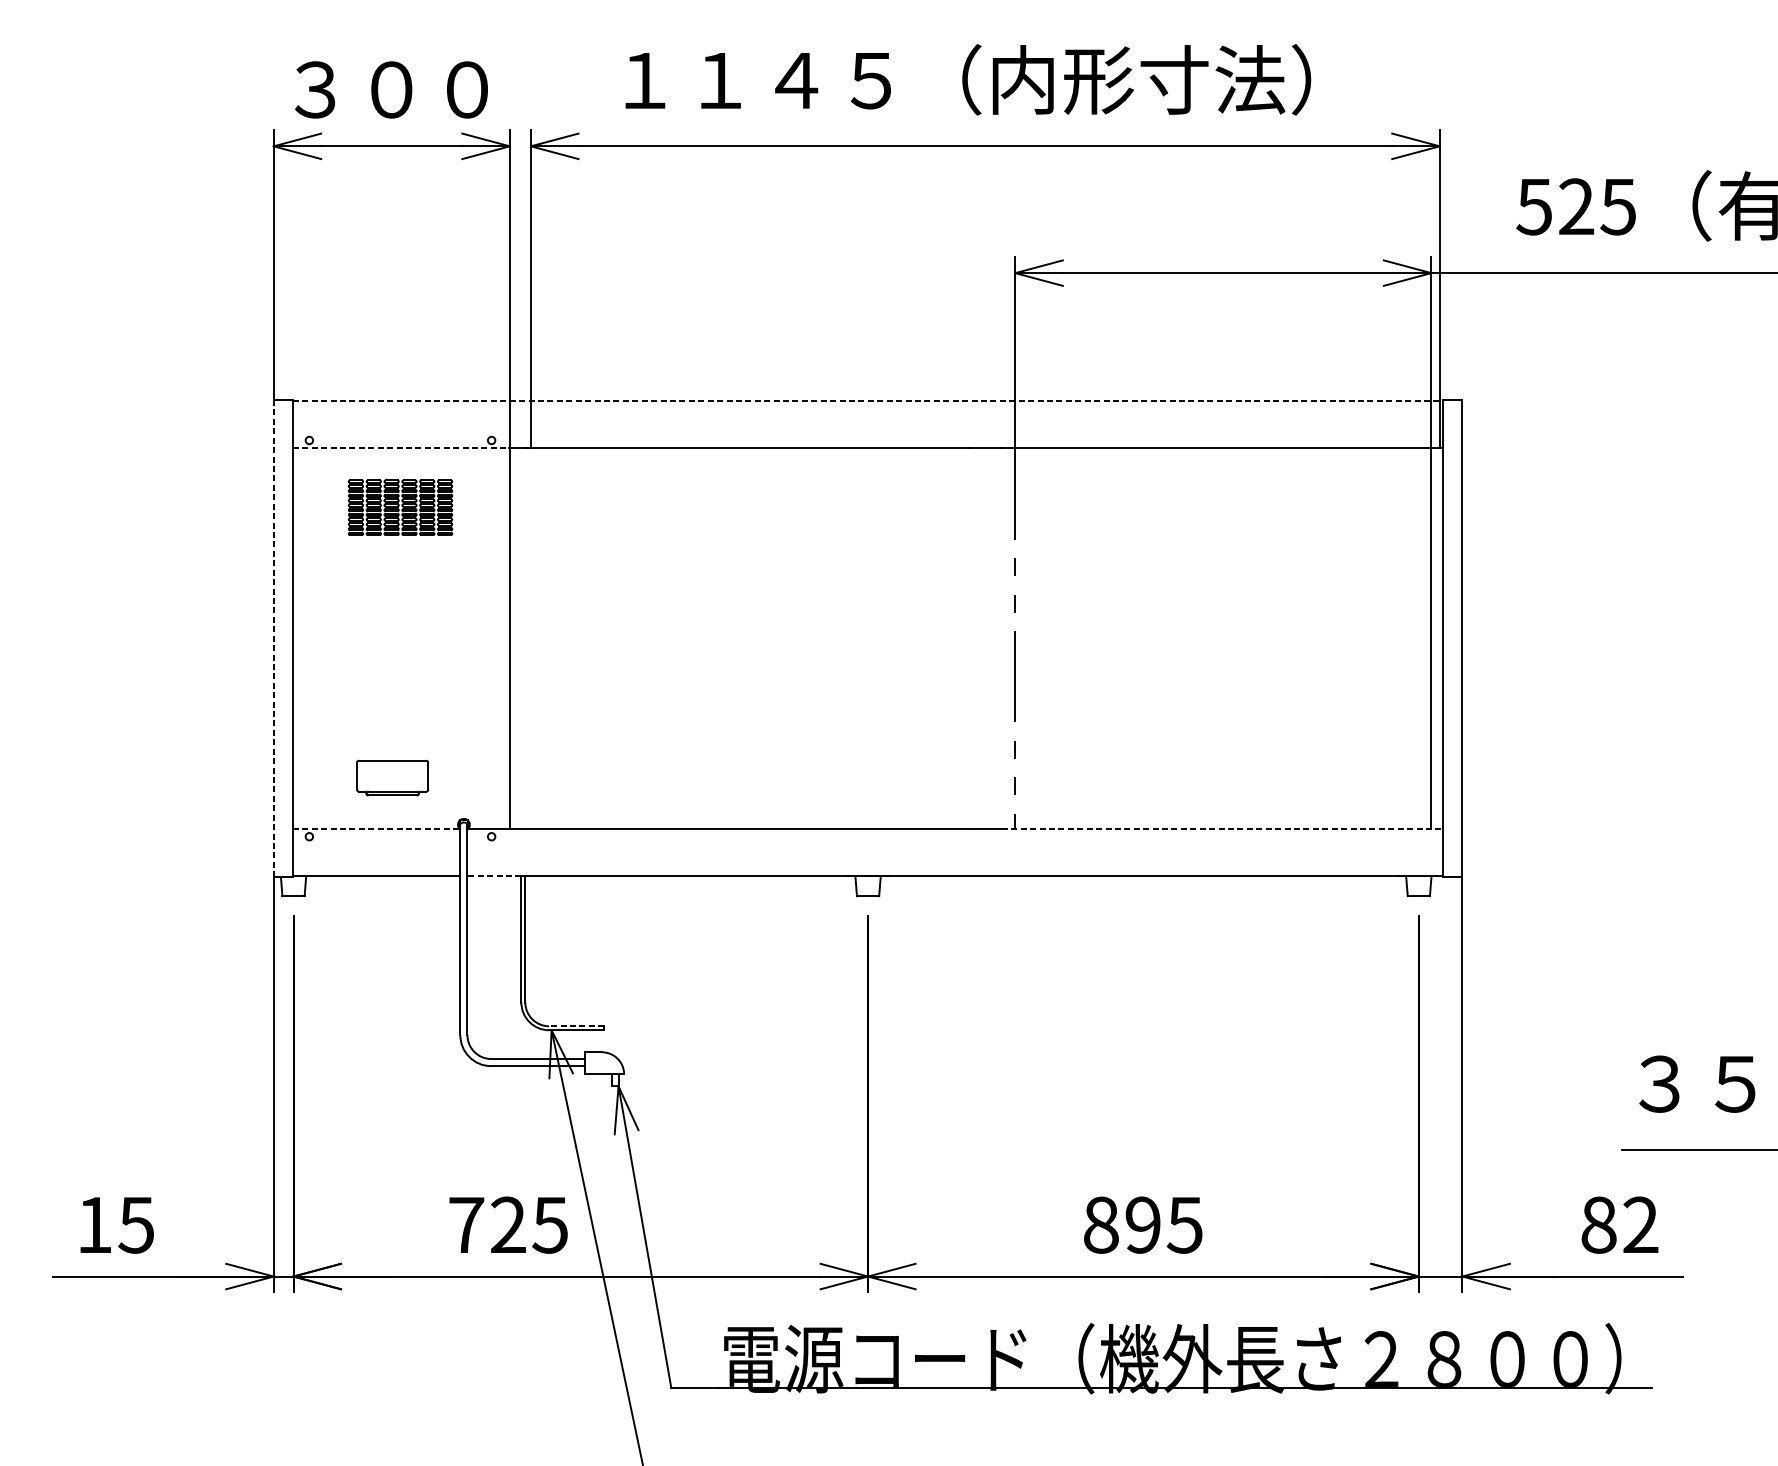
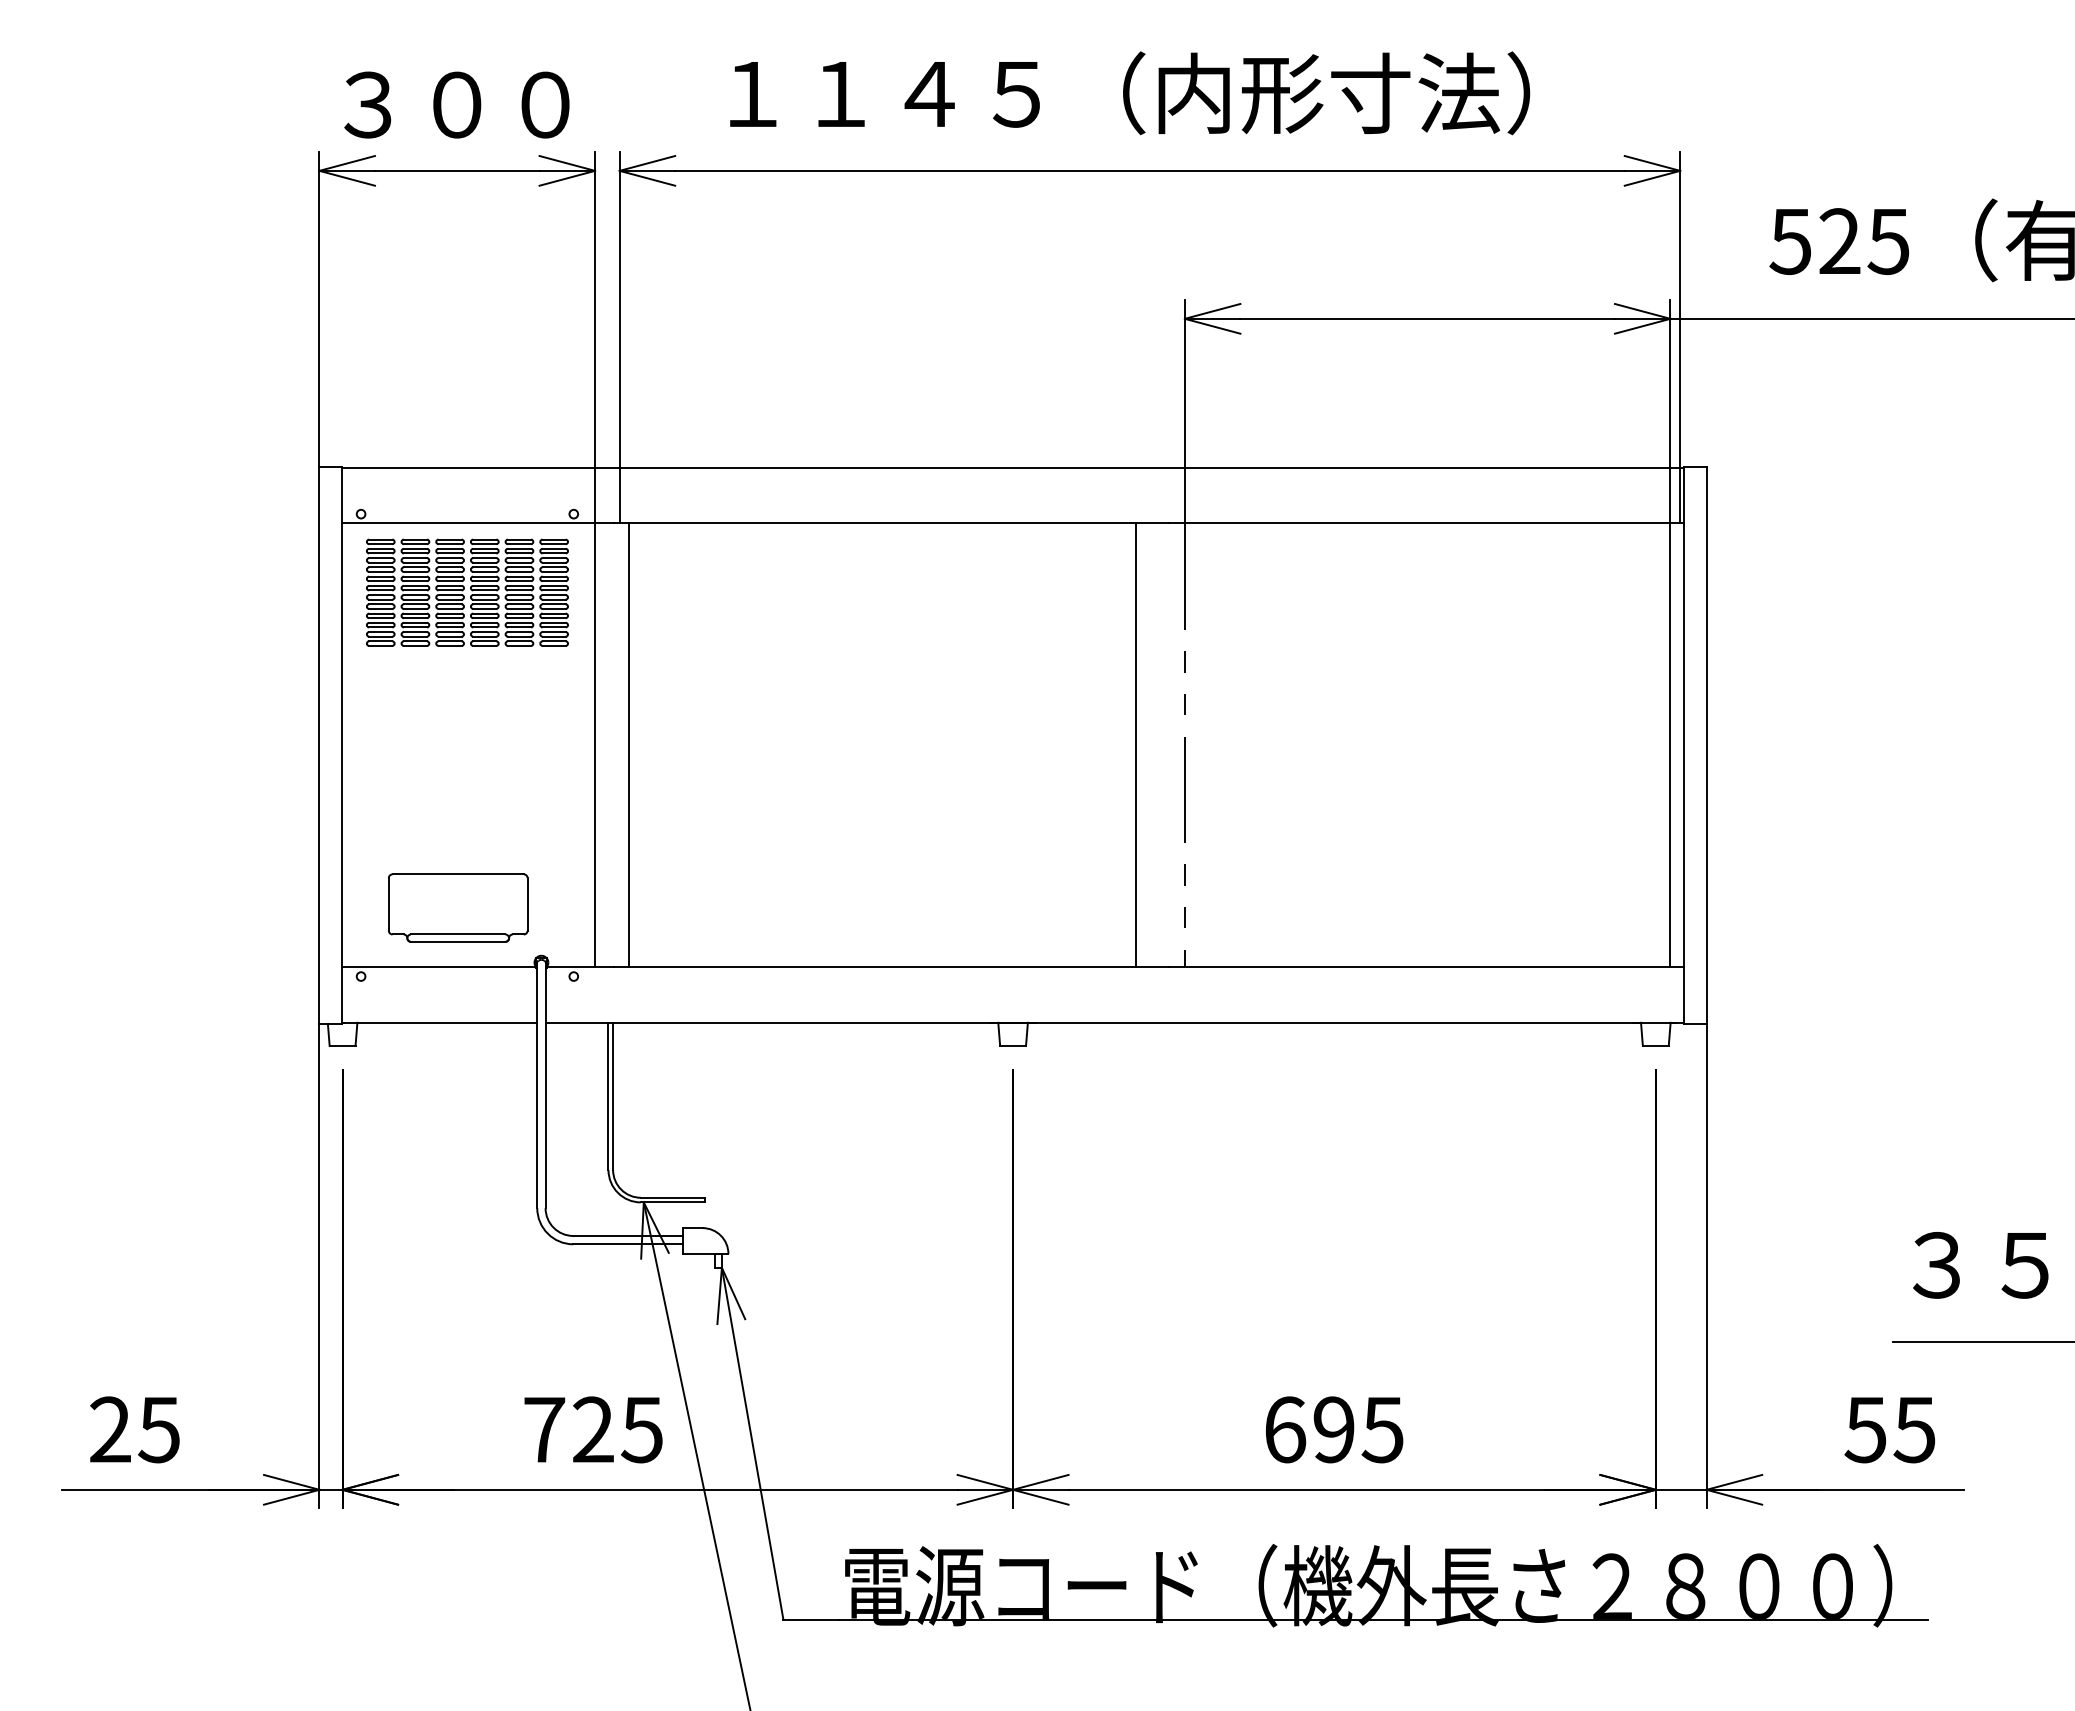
line: (868, 400) -> (1013, 467), dashed -> solid
line: (401, 448) -> (468, 523), dashed -> solid
part: (400, 507) -> (467, 592), size x1.67
line: (273, 638) -> (319, 745), dashed -> solid
line: (539, 638) -> (629, 745), added
line: (973, 638) -> (1136, 745), added
part: (392, 777) -> (458, 907), size x1.67
line: (376, 828) -> (439, 967), dashed -> solid
line: (1222, 828) -> (1426, 967), dashed -> solid
line: (493, 876) -> (576, 1022), dashed -> solid
line: (576, 1026) -> (672, 1197), dashed -> solid
text: (94, 1224) -> (110, 1429), 15 -> 25
text: (1101, 1224) -> (1285, 1429), 895 -> 695
text: (1619, 1224) -> (1889, 1429), 82 -> 55

